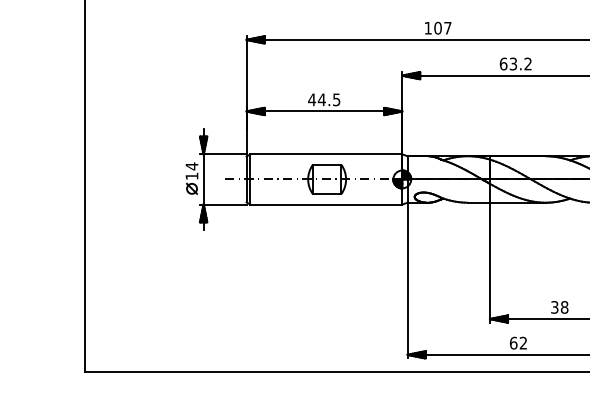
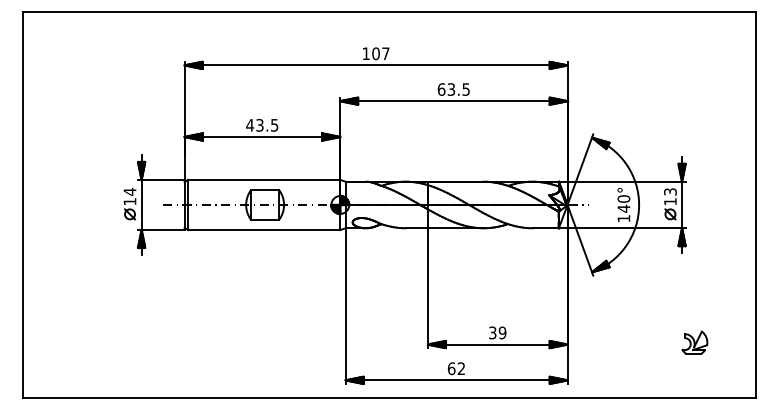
text: (527, 63) -> (465, 89), 63.2 -> 63.5
text: (321, 98) -> (259, 124), 44.5 -> 43.5
text: (564, 306) -> (502, 332), 38 -> 39

